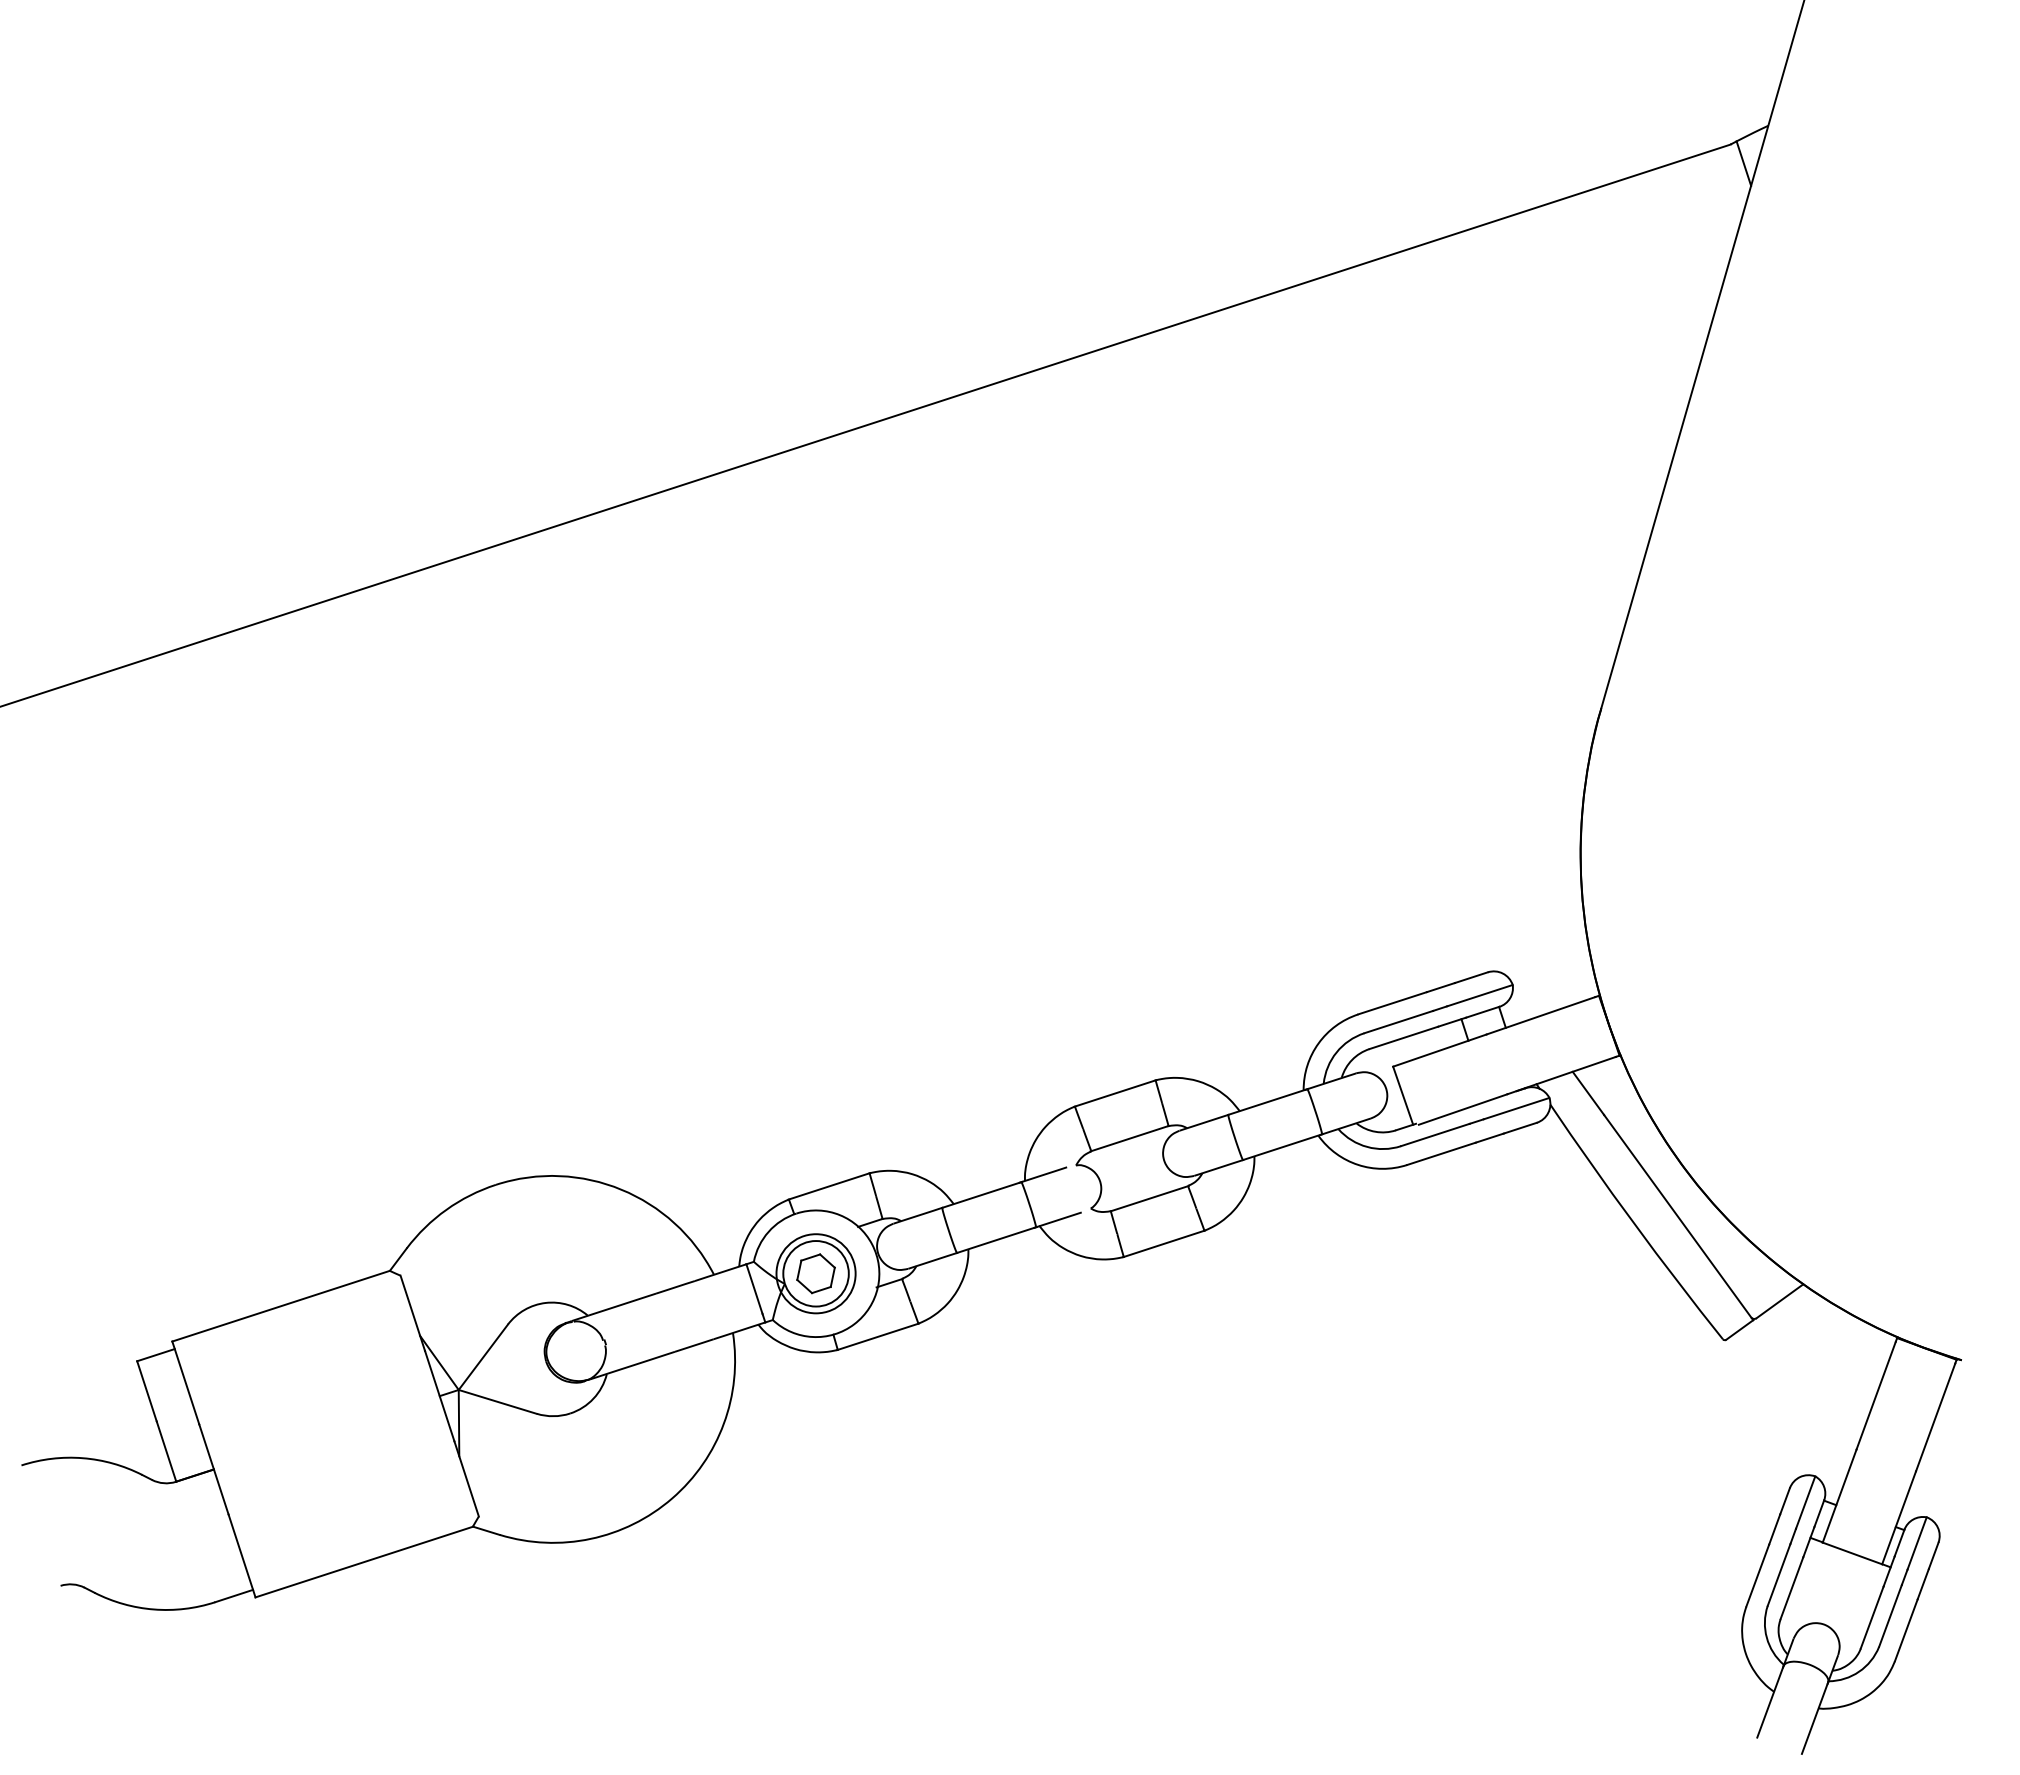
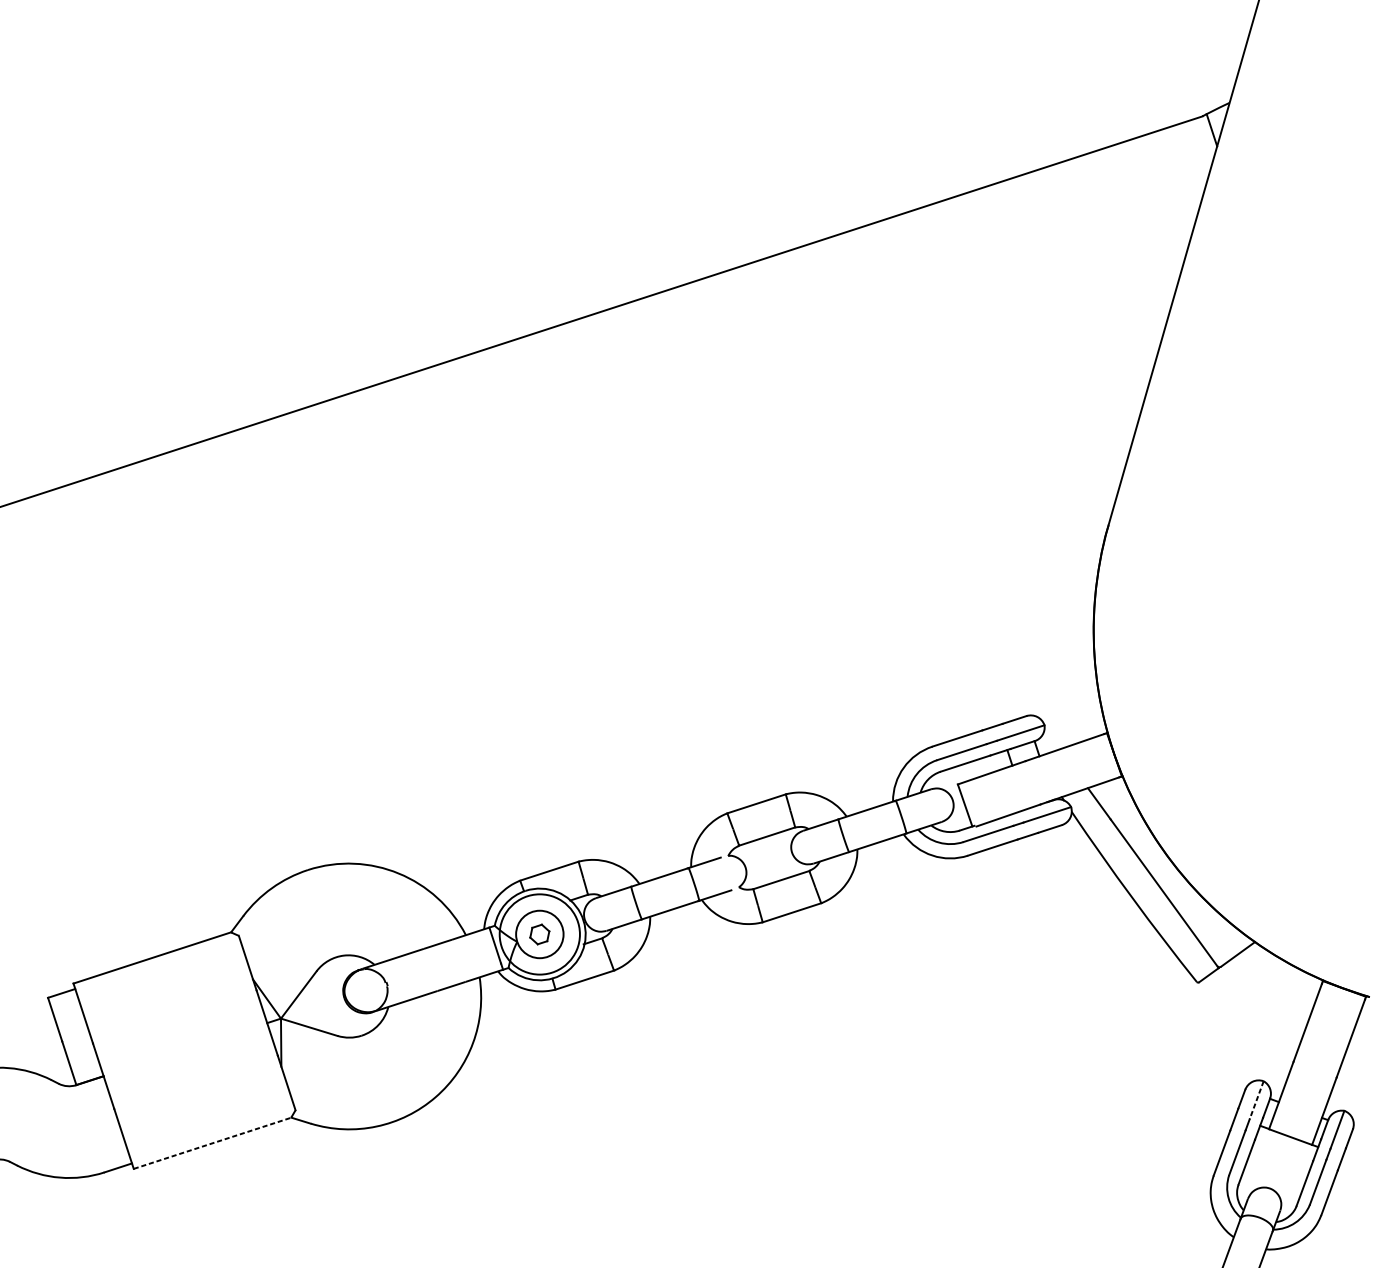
circle: (815, 1273) -> (539, 934), size x1.4
part: (815, 1273) -> (539, 934), size x0.7
line: (1805, 1502) -> (1256, 1100), solid -> dashed
line: (364, 1561) -> (212, 1142), solid -> dashed

